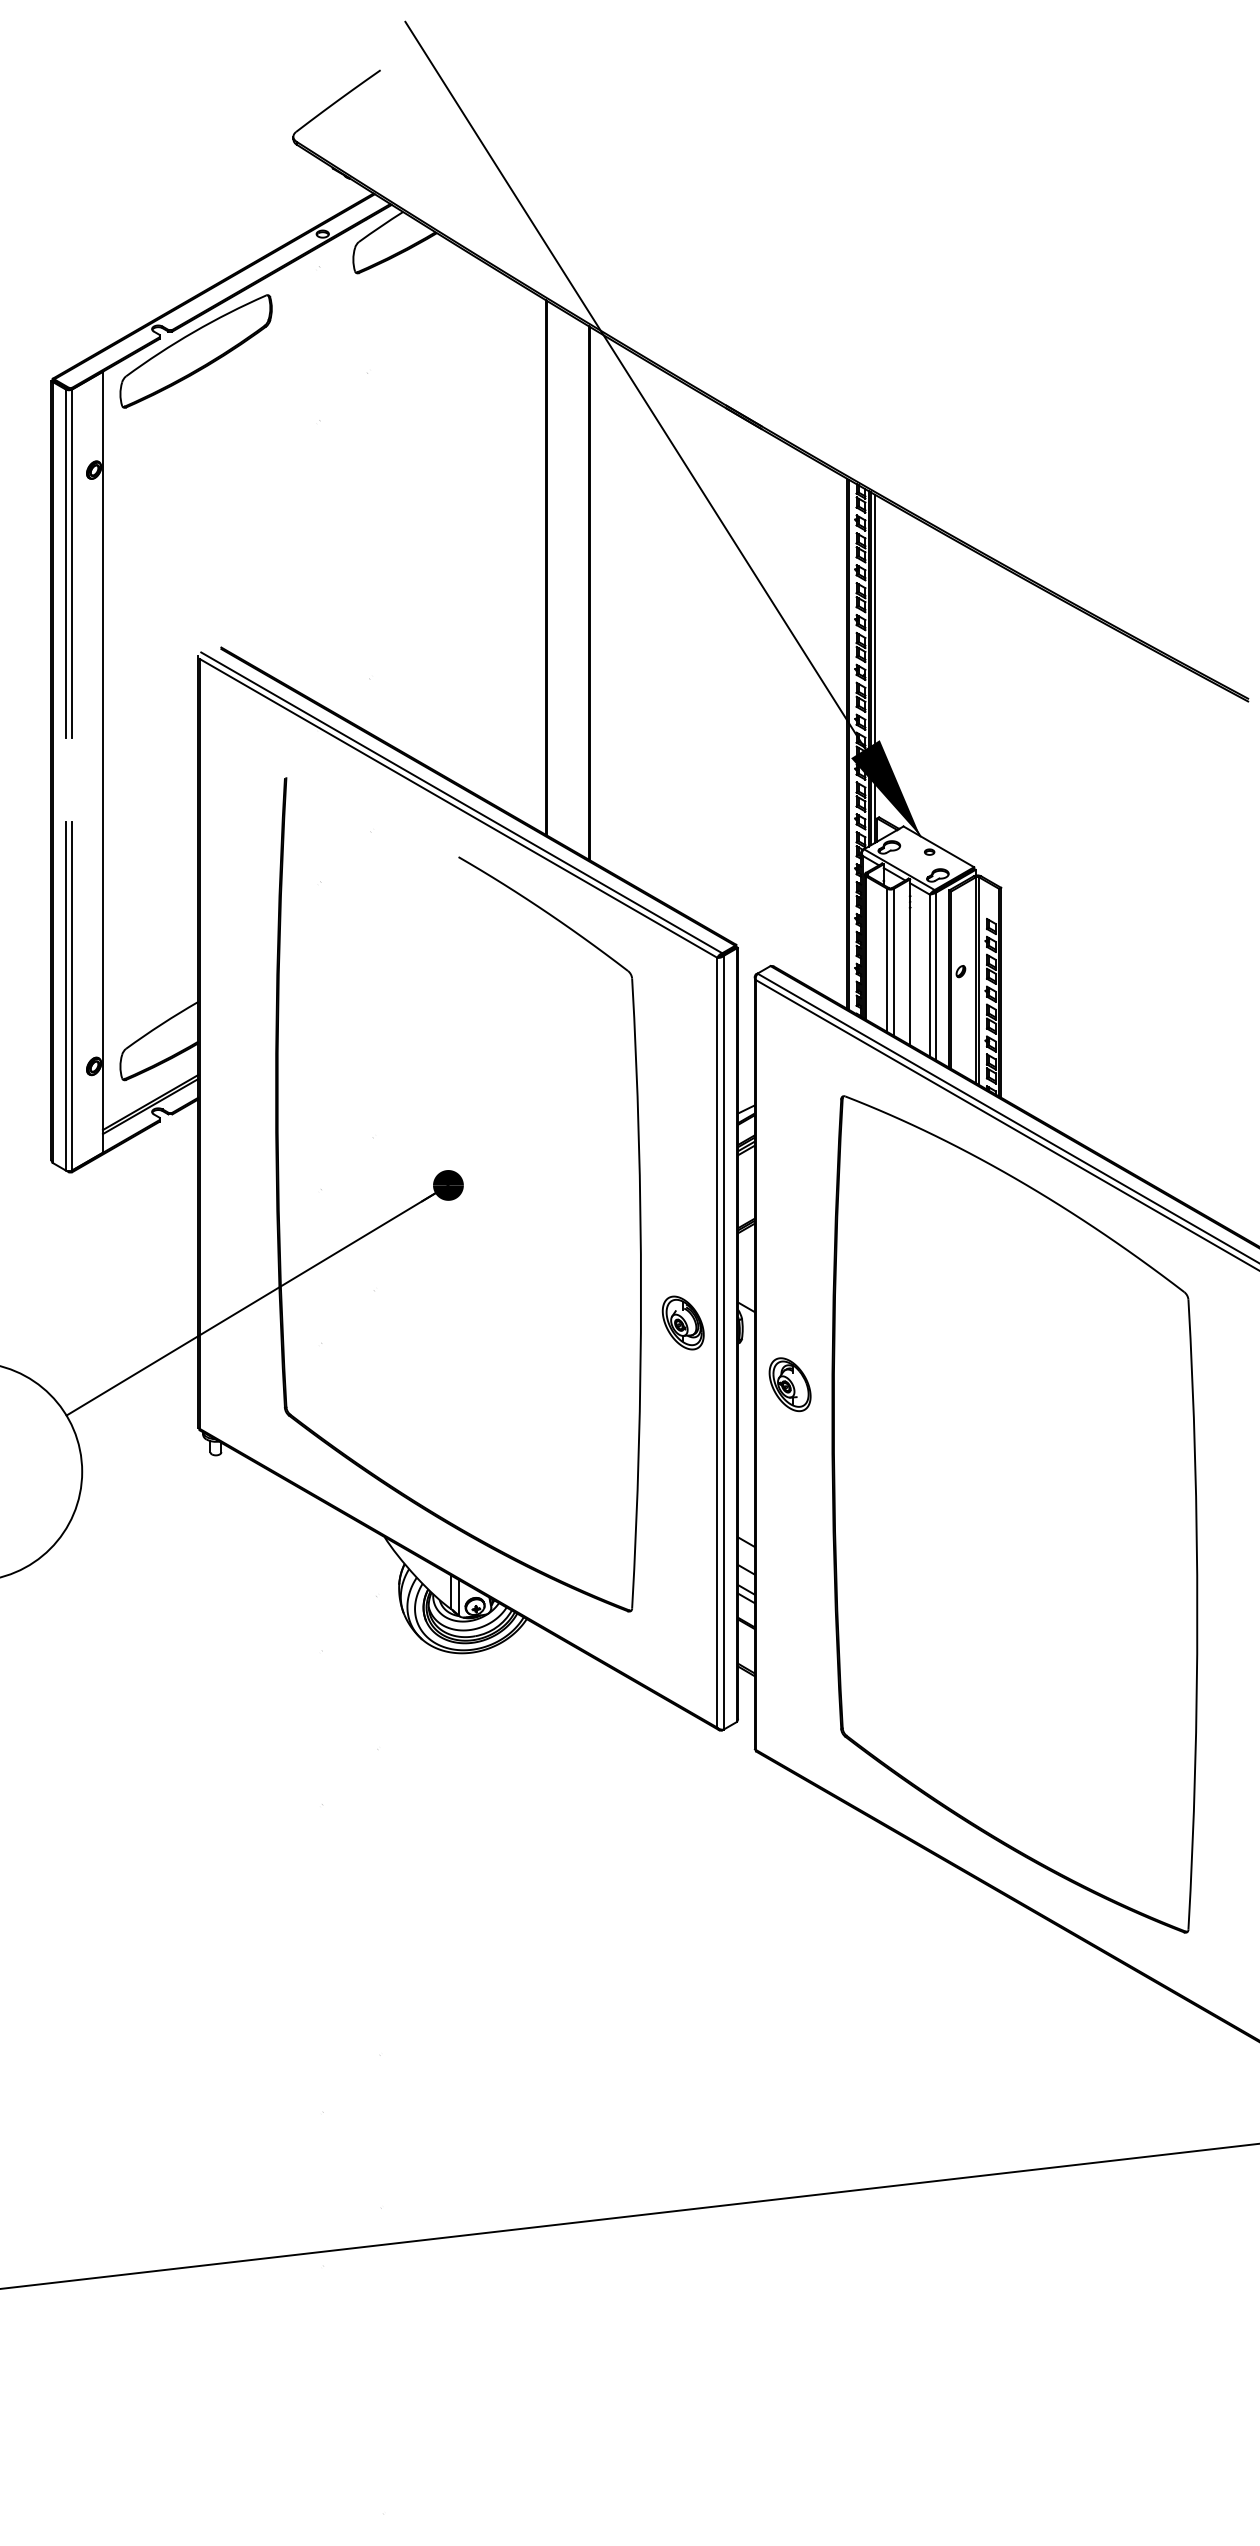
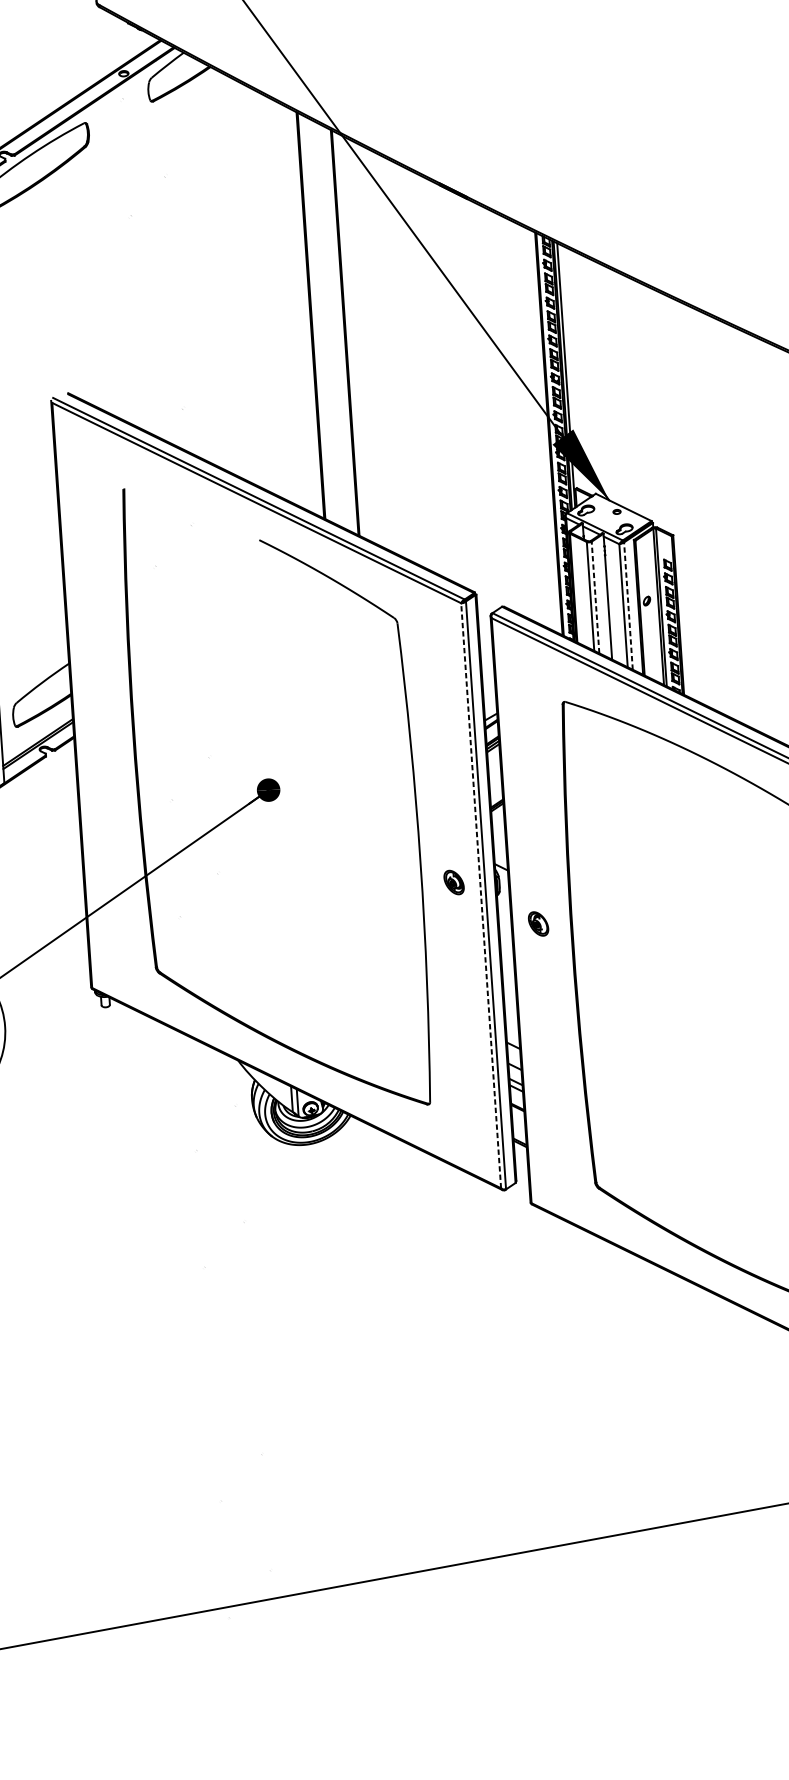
line: (893, 961) -> (595, 596), solid -> dashed
line: (936, 976) -> (628, 606), solid -> dashed
part: (682, 1322) -> (453, 882), size x0.6
line: (717, 1342) -> (481, 895), solid -> dashed
part: (789, 1384) -> (538, 923), size x0.6

